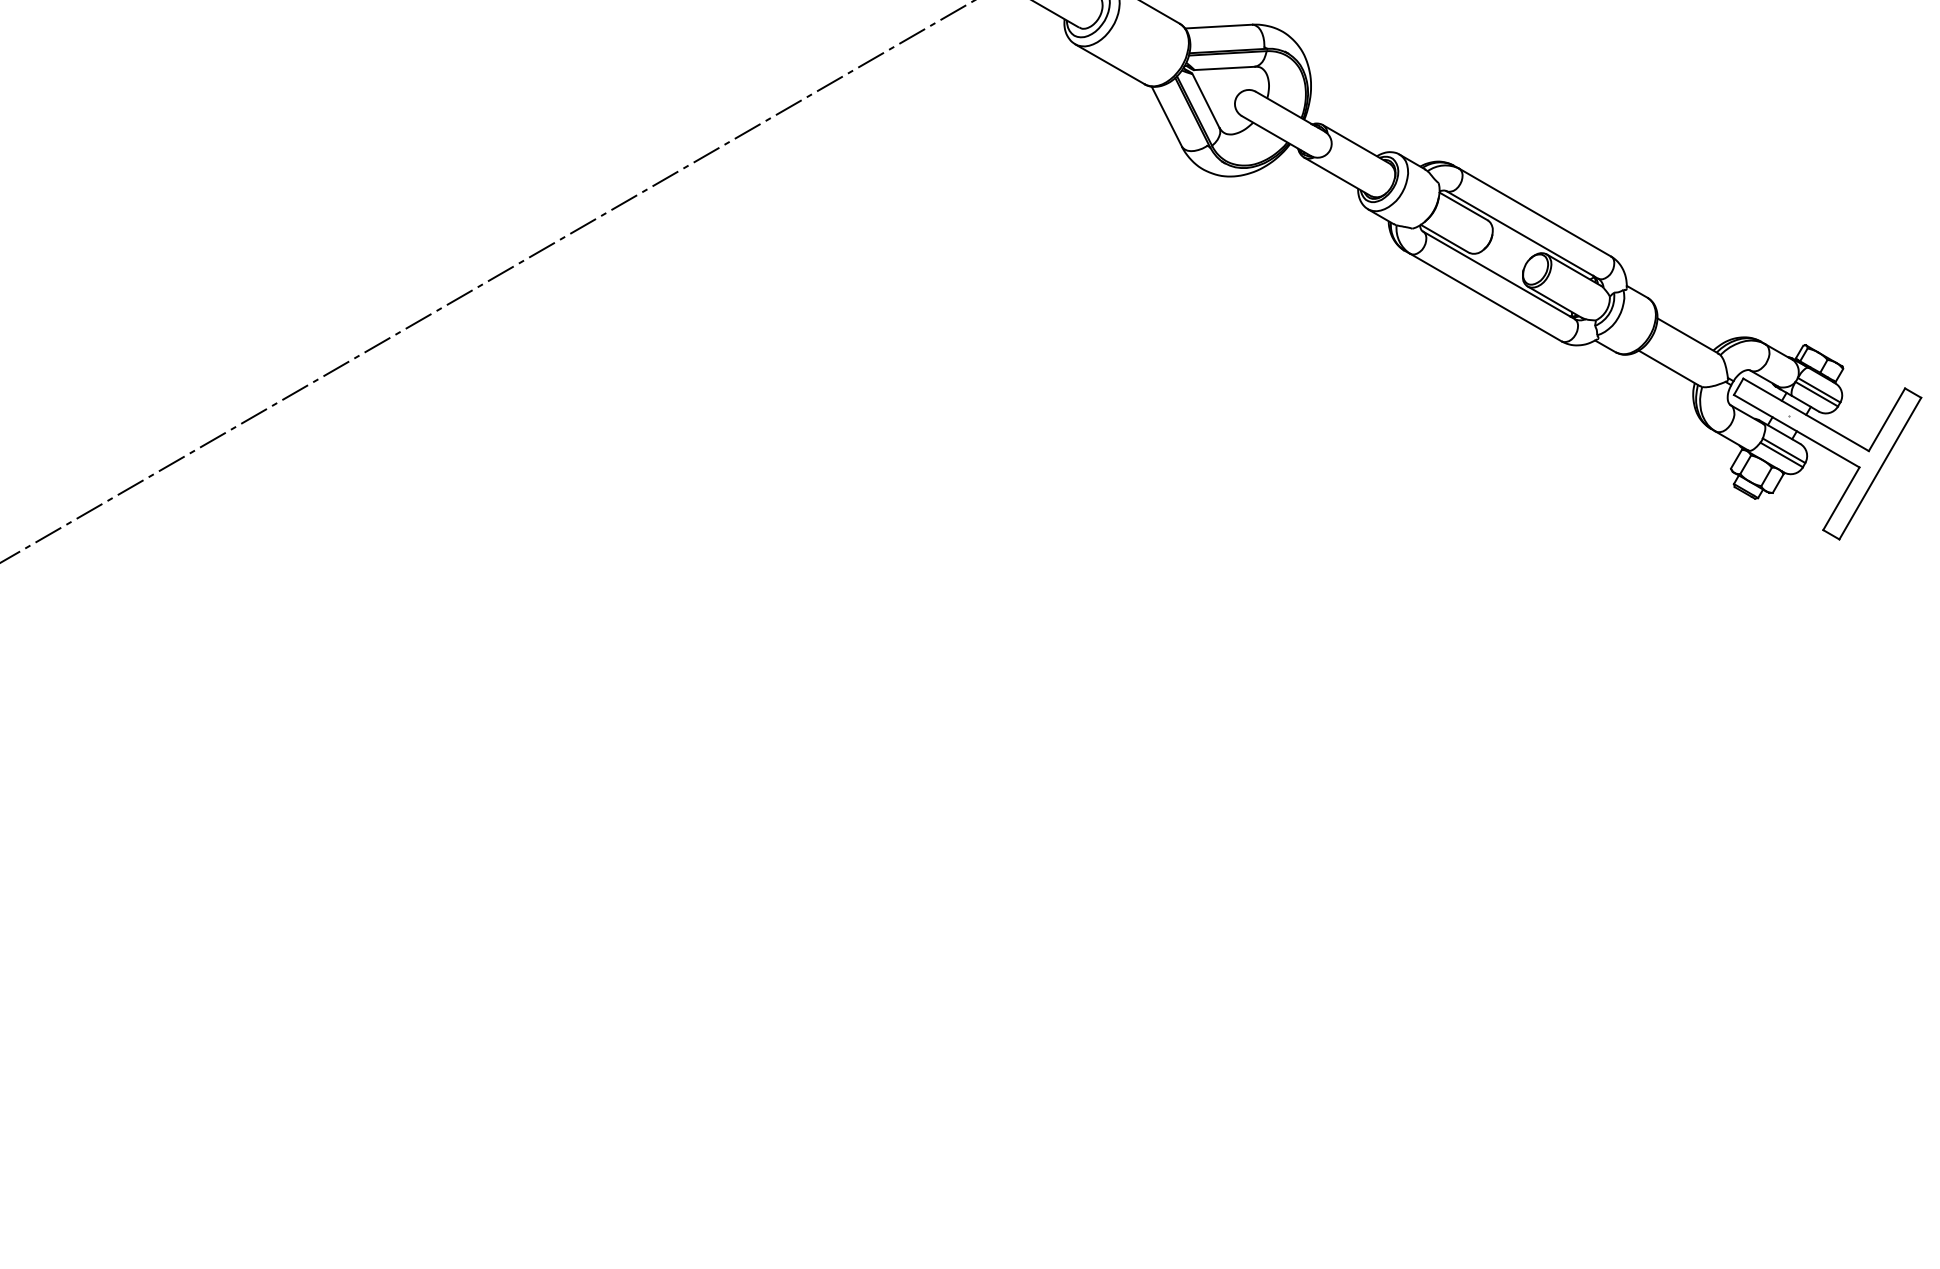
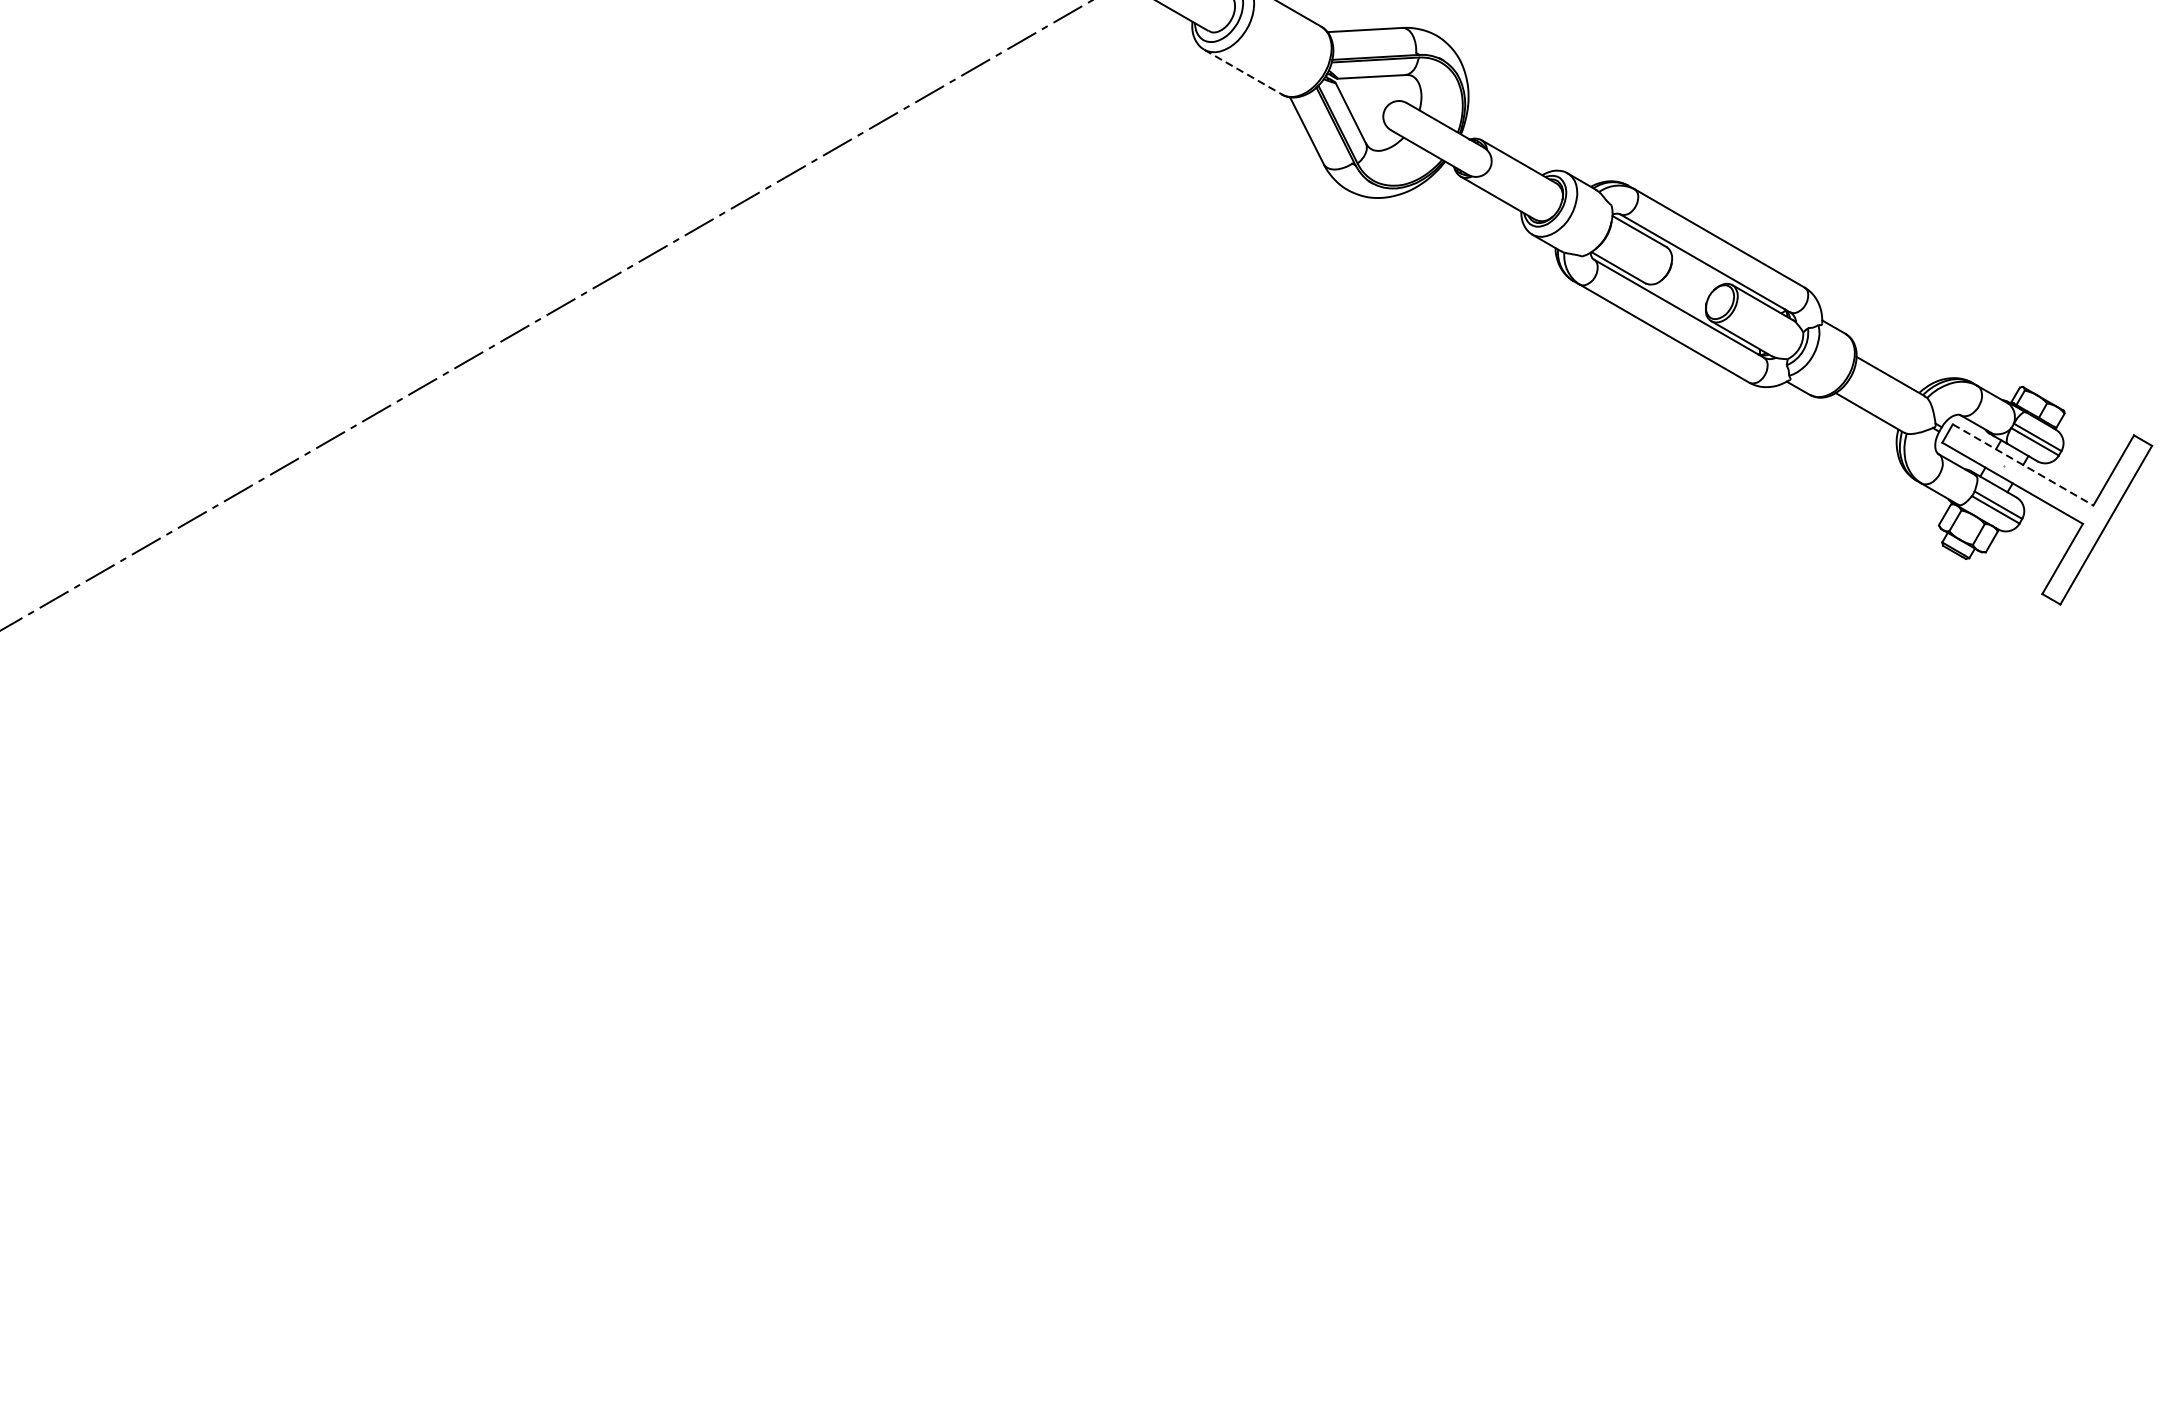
line: (1109, 64) -> (1242, 72), solid -> dashed
line: (1806, 415) -> (2023, 465), solid -> dashed

